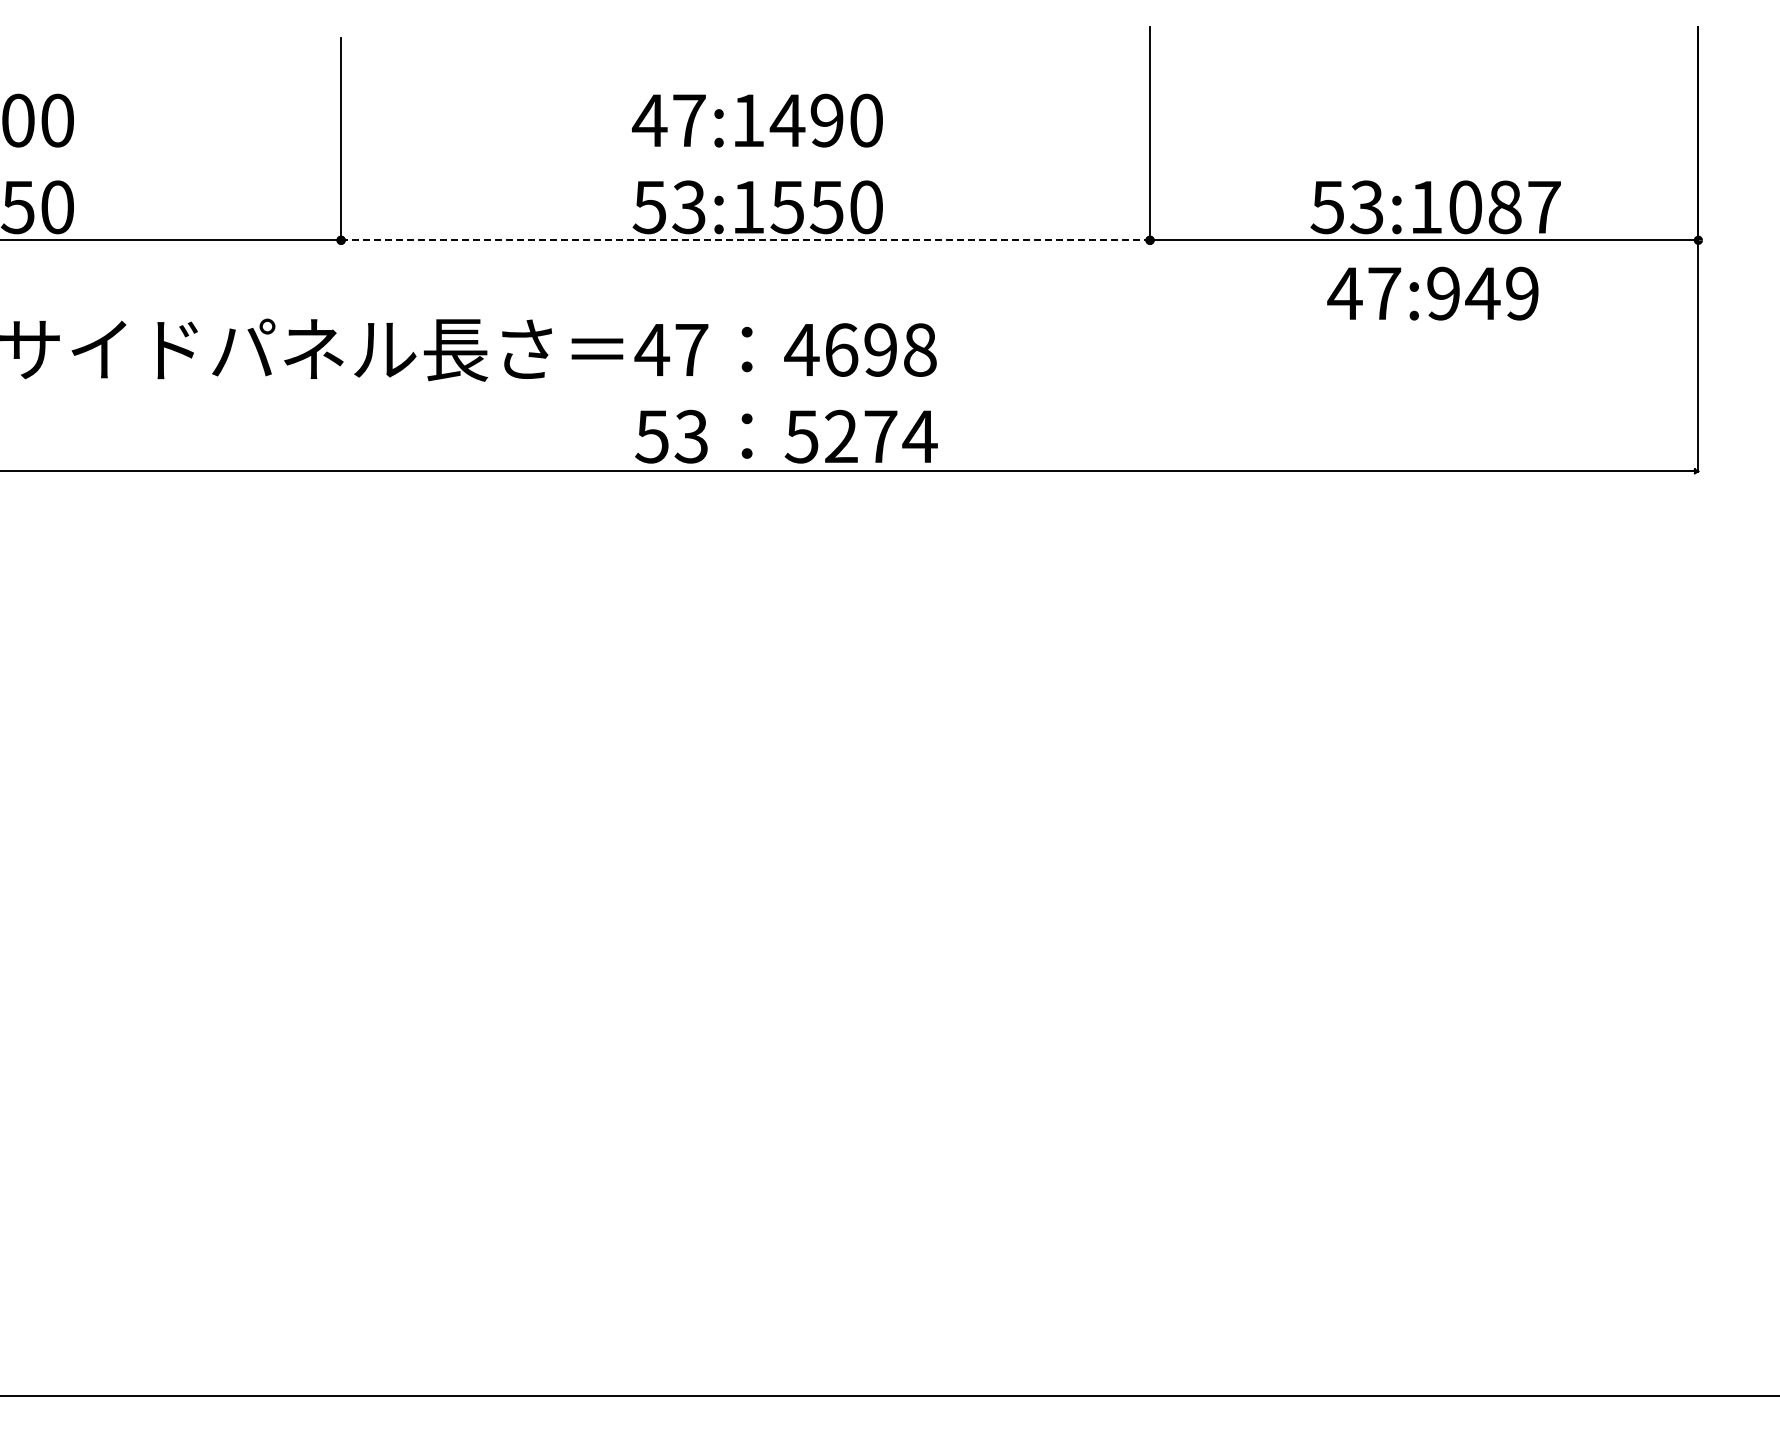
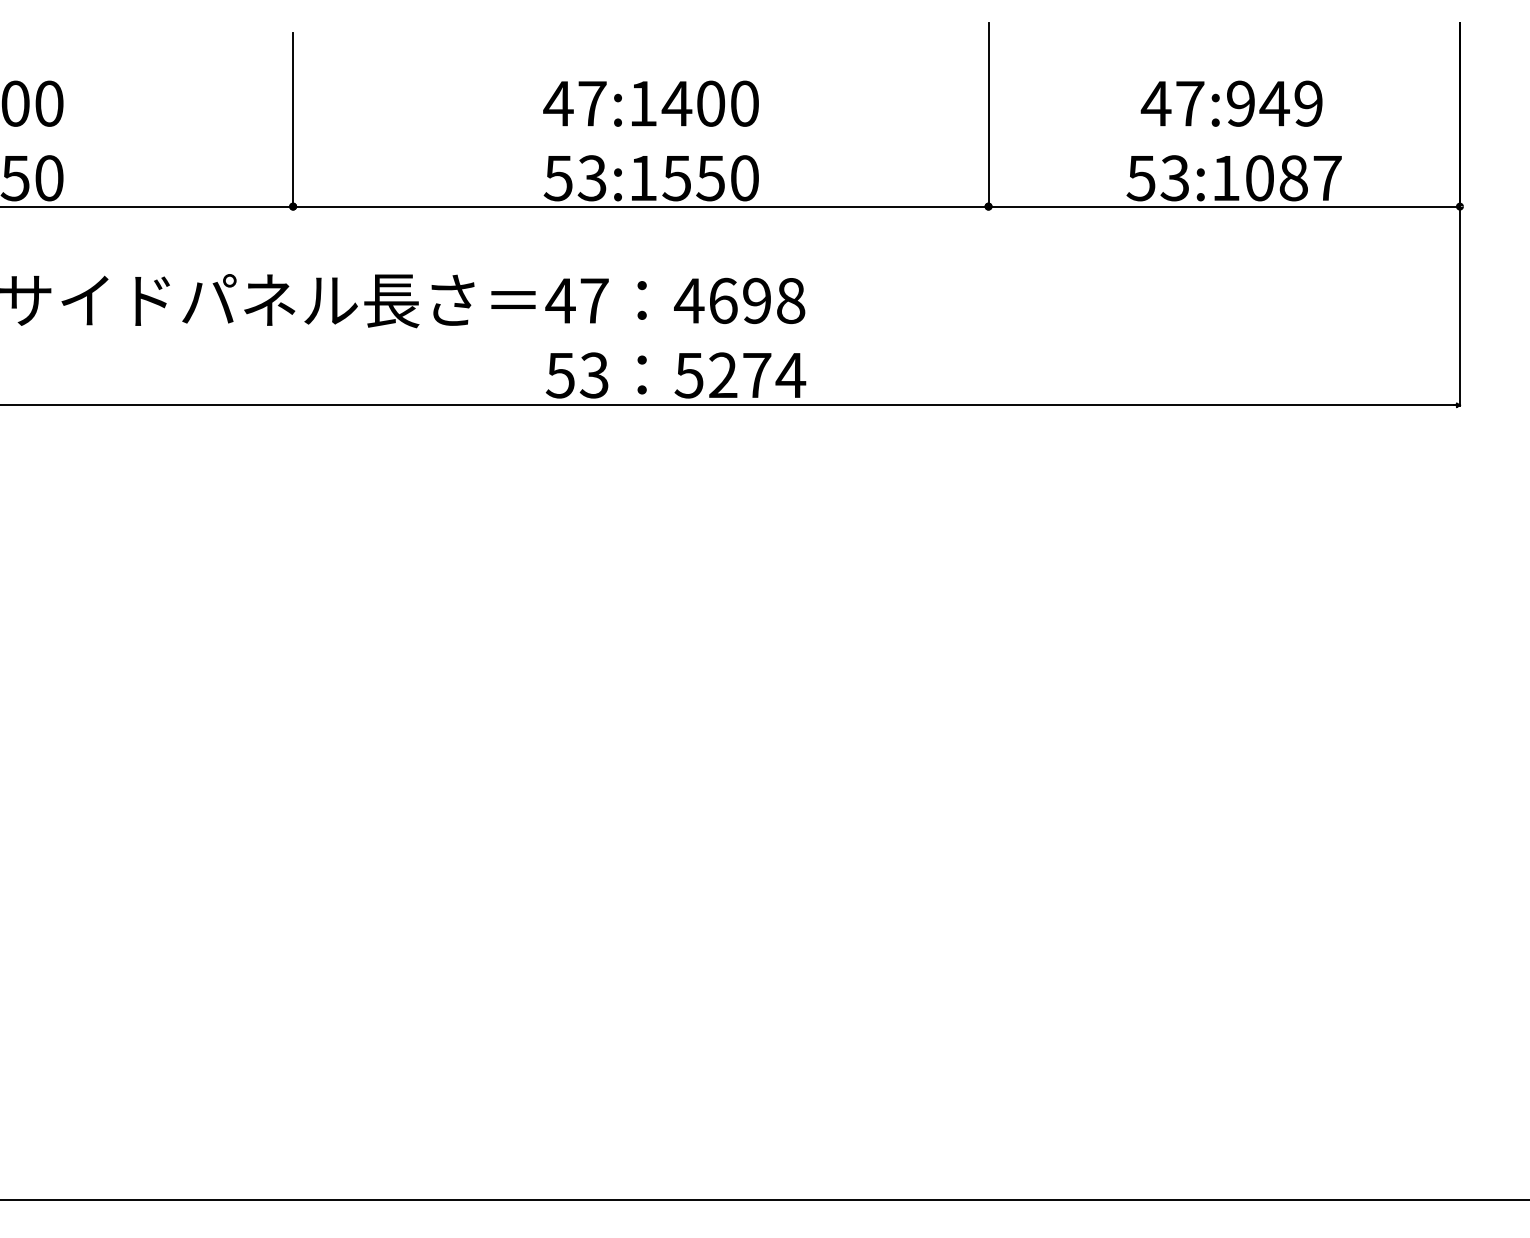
text: (826, 120) -> (710, 103), 47:1490 -> 47:1400
line: (746, 240) -> (641, 206), dashed -> solid
text: (1432, 293) -> (1231, 103), moved

